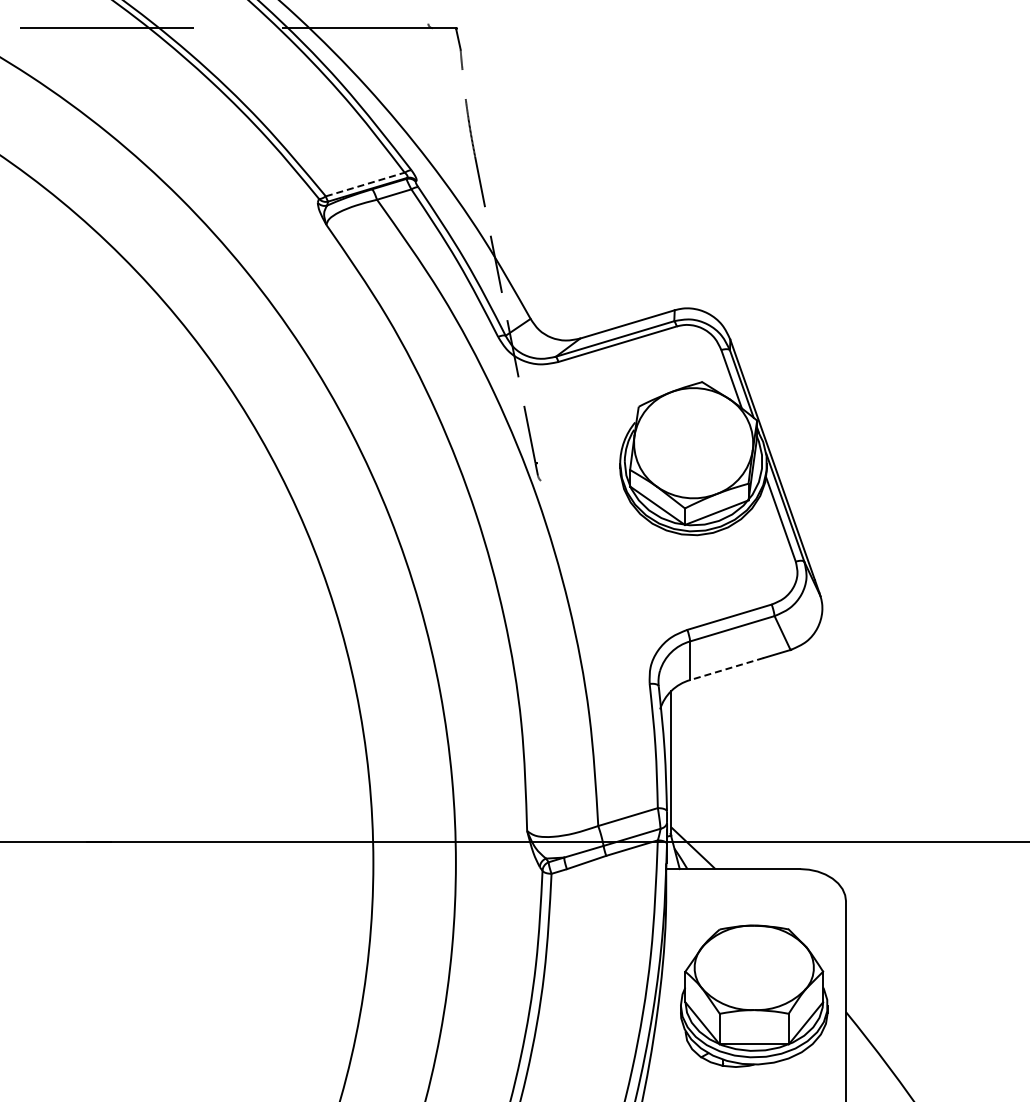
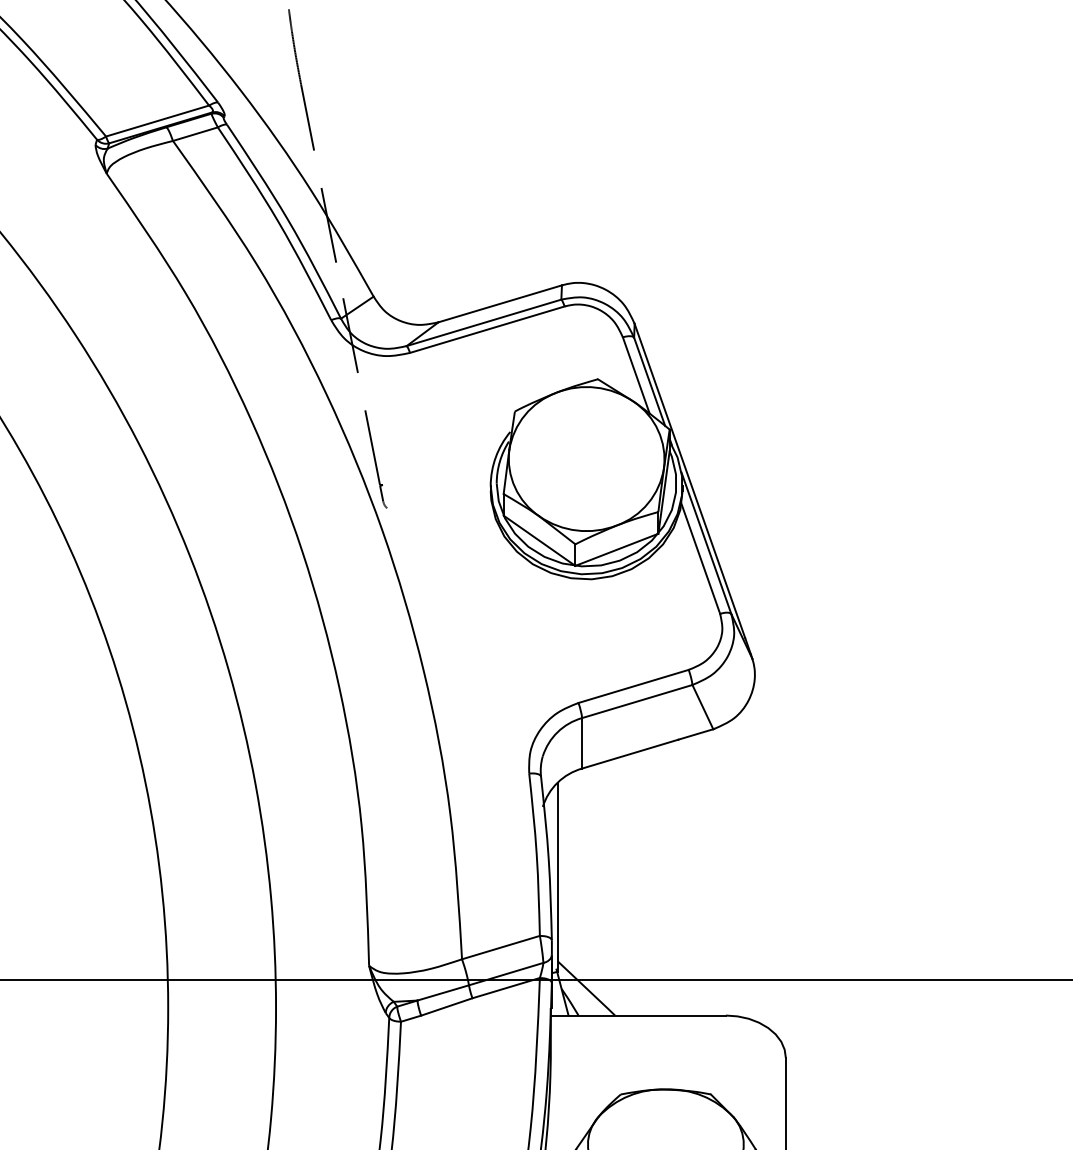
line: (365, 184) -> (157, 121), dashed -> solid
line: (726, 669) -> (629, 754), dashed -> solid

